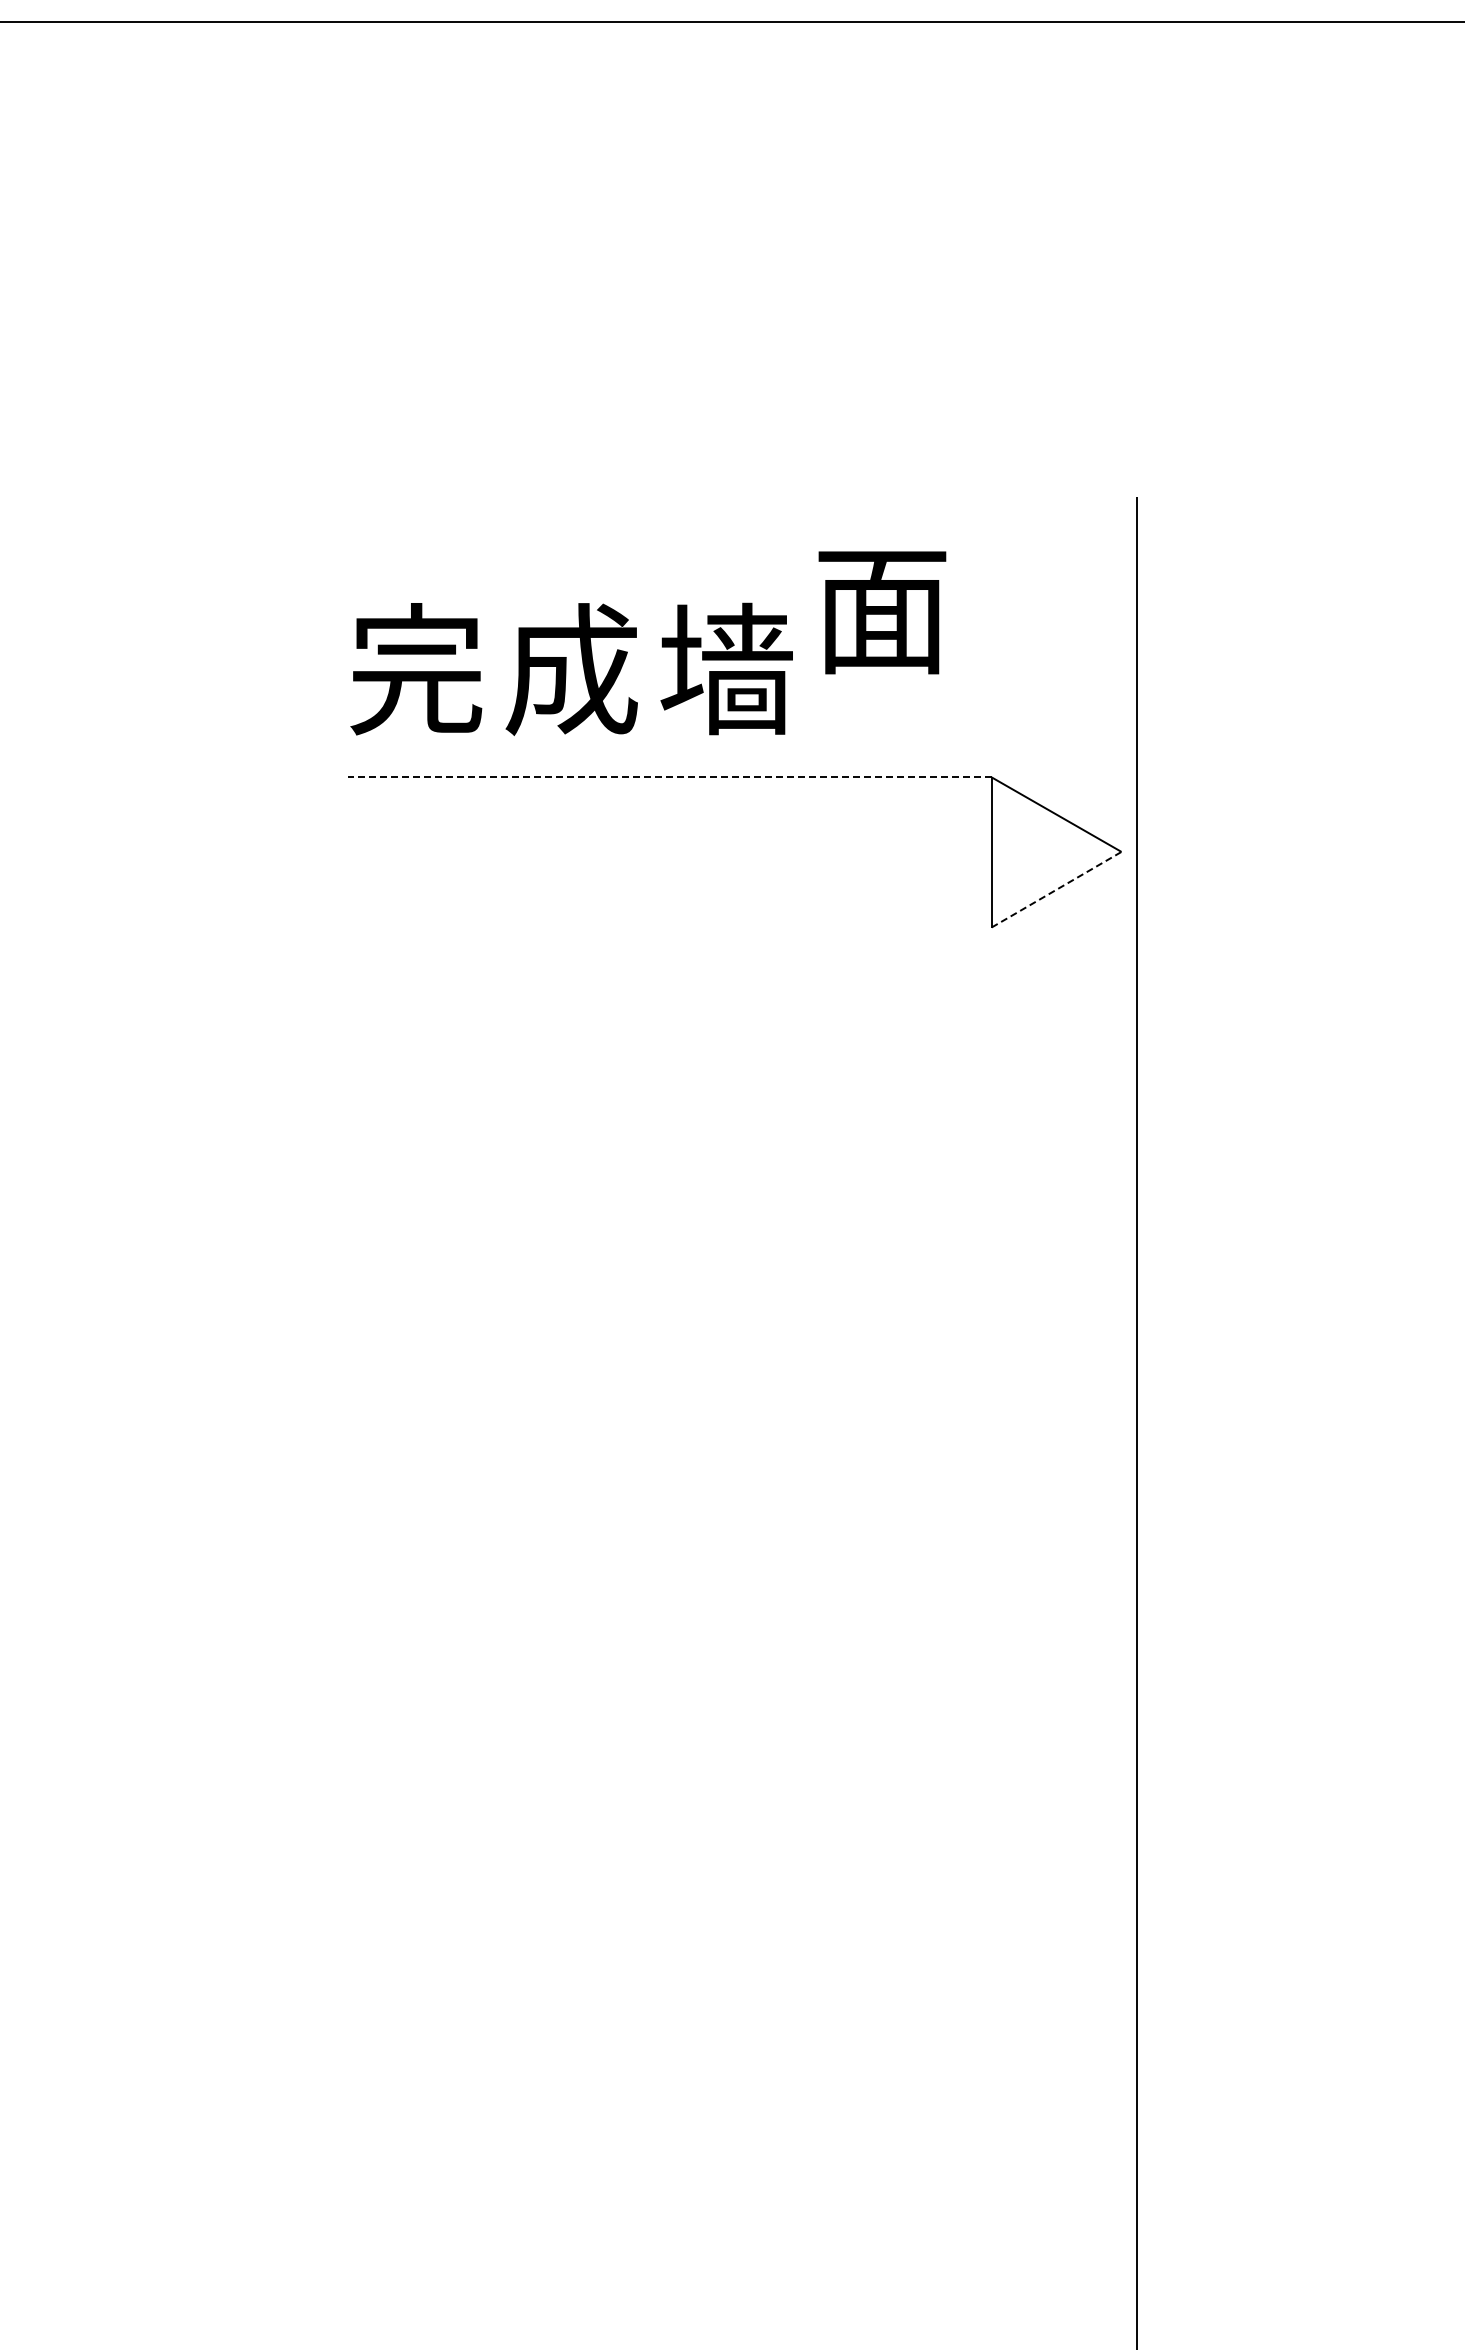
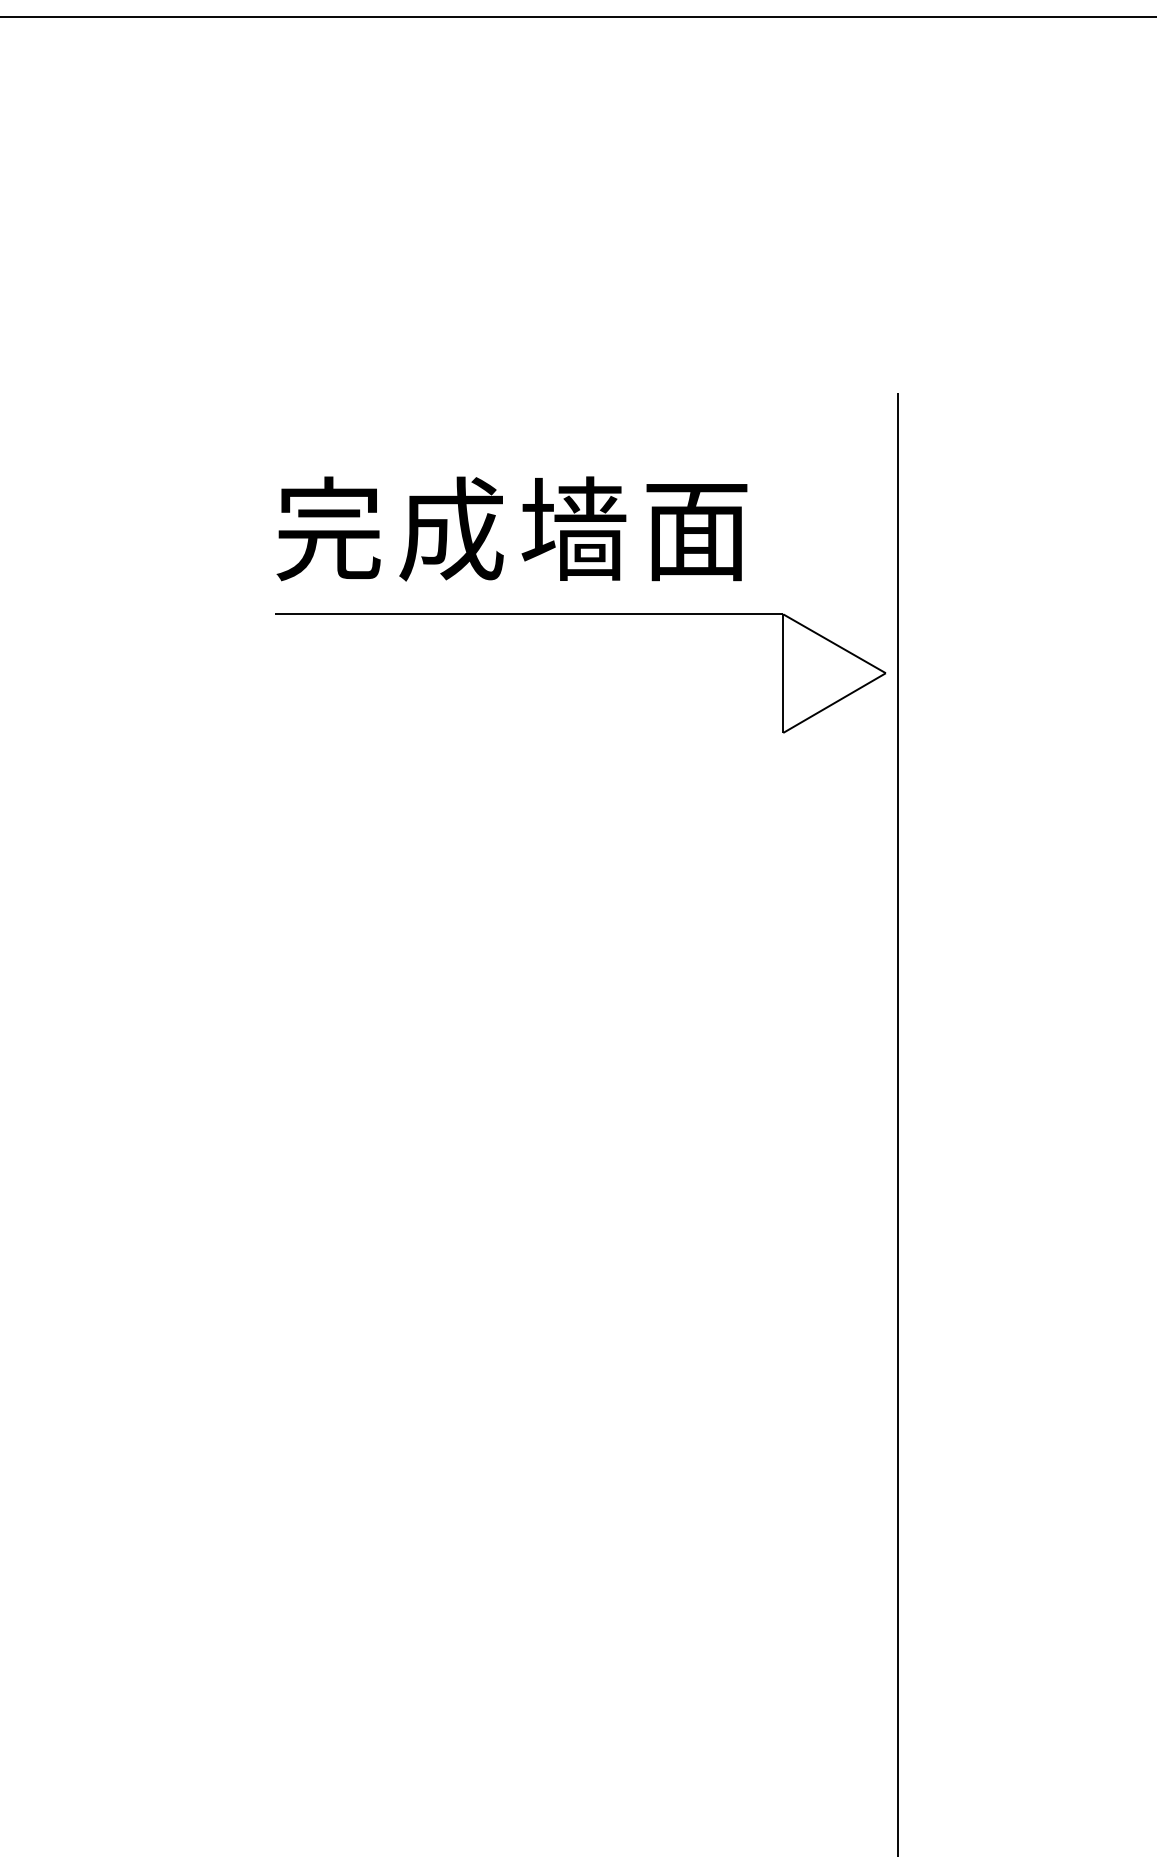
text: (882, 612) -> (697, 532), moved
line: (670, 777) -> (529, 614), dashed -> solid
line: (1057, 889) -> (835, 702), dashed -> solid

